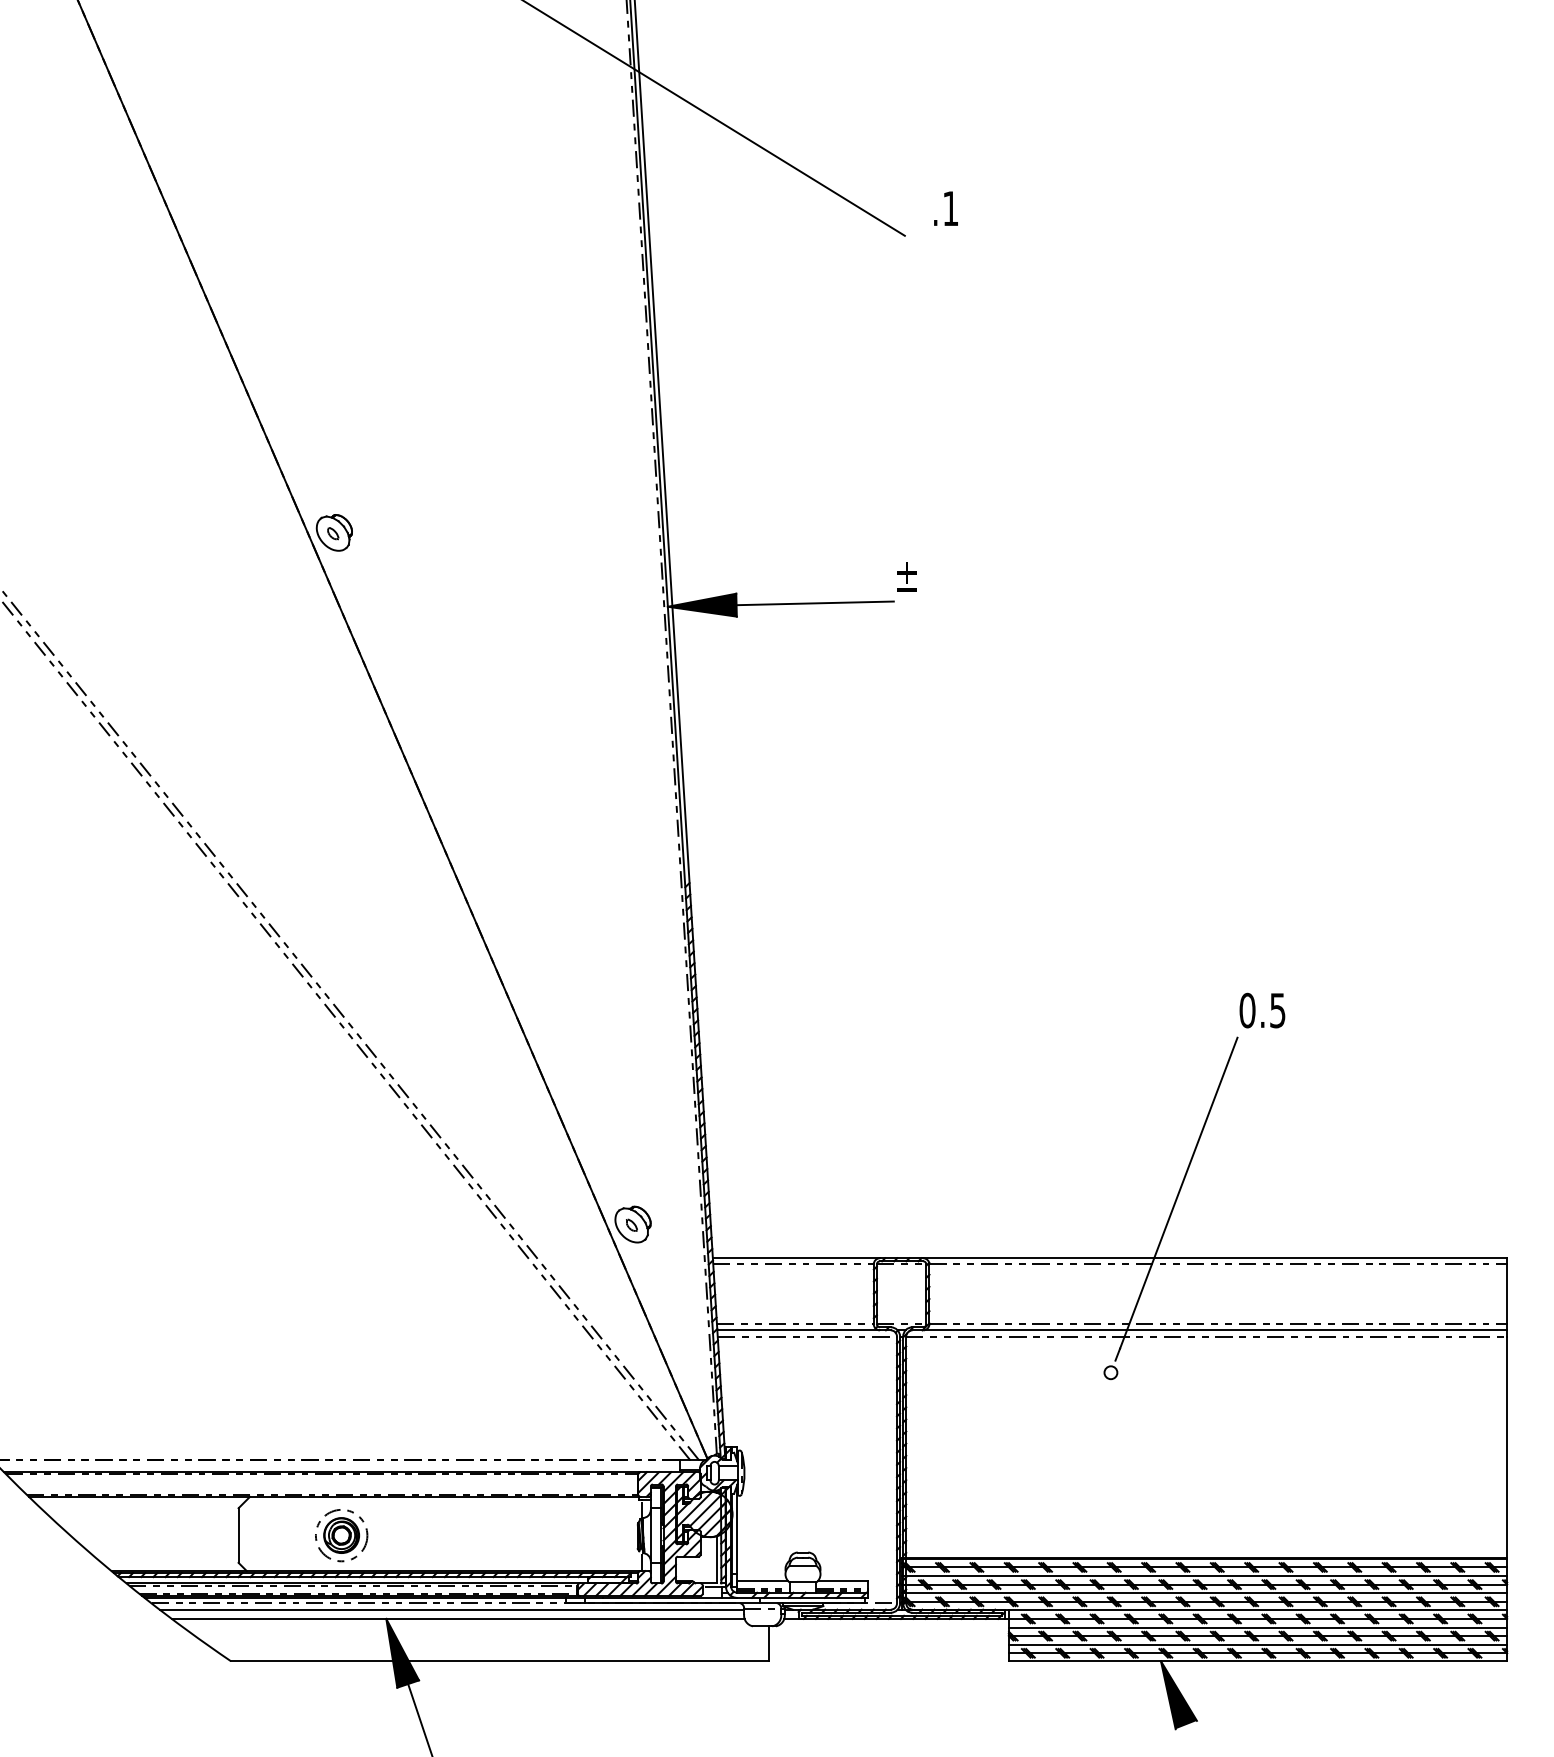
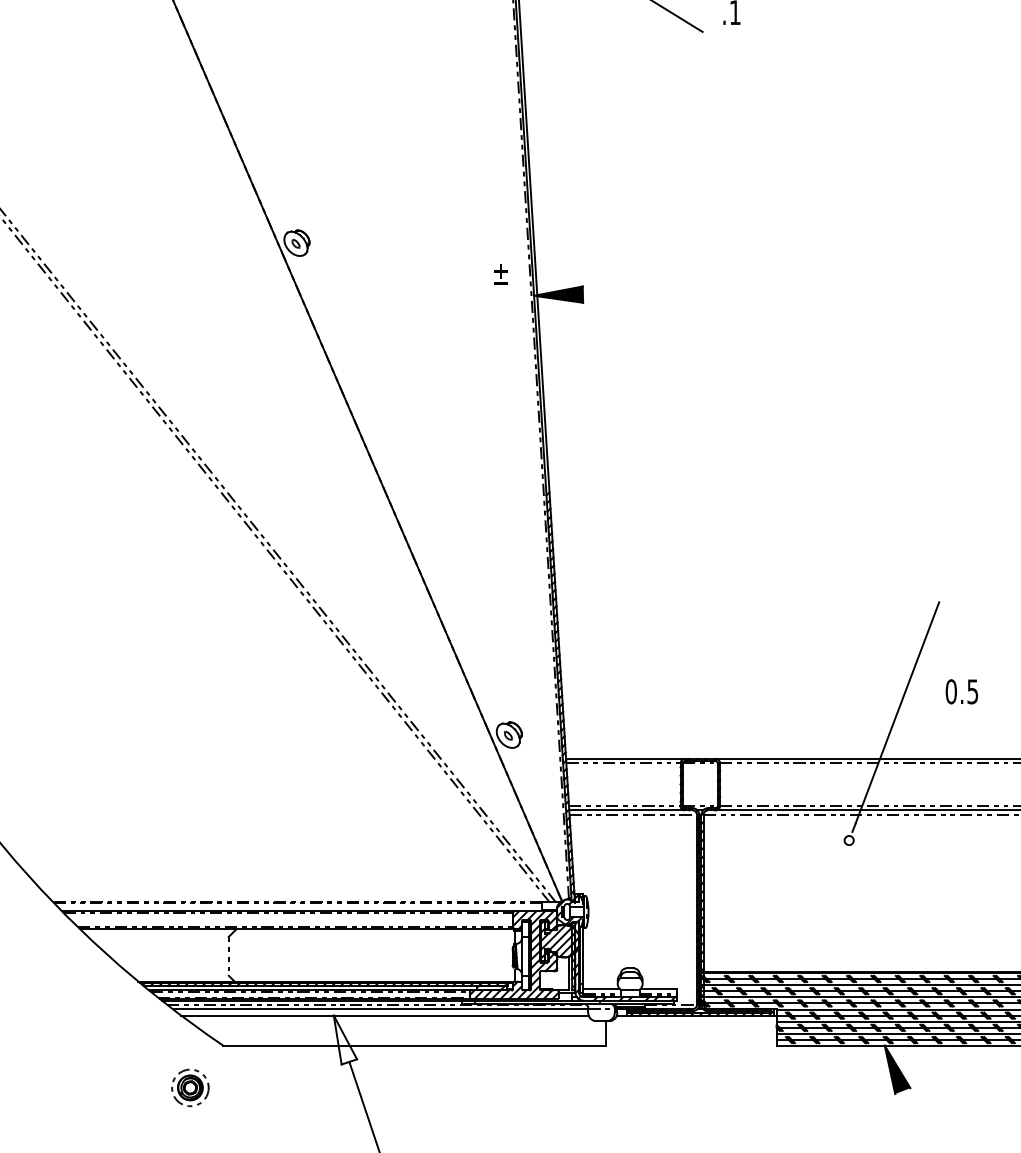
text: (906, 576) -> (500, 274), moved
line: (814, 603) -> (638, 293), removed
text: (1262, 1010) -> (961, 691), moved
part: (341, 1535) -> (190, 1087), moved
line: (238, 1536) -> (228, 957), solid -> dashed
fill: (402, 1652) -> (345, 1039), removed

